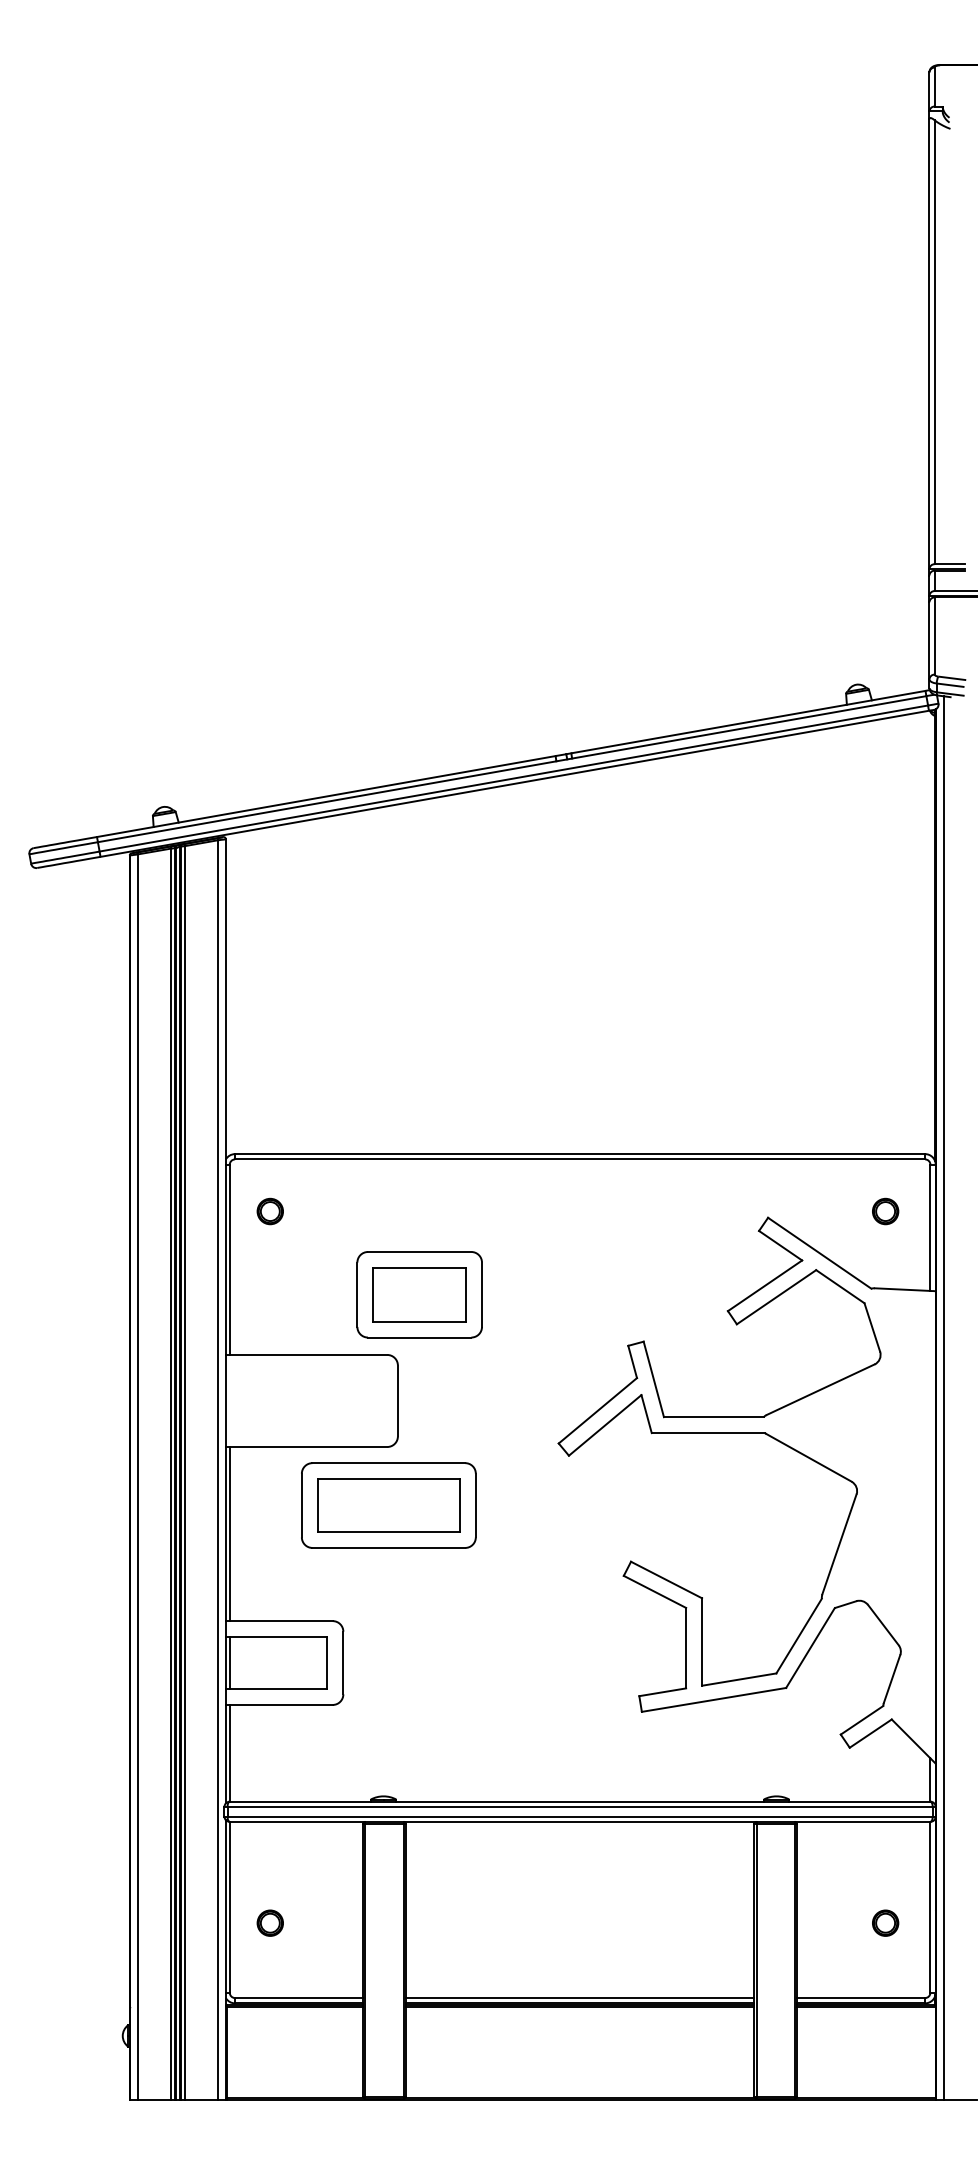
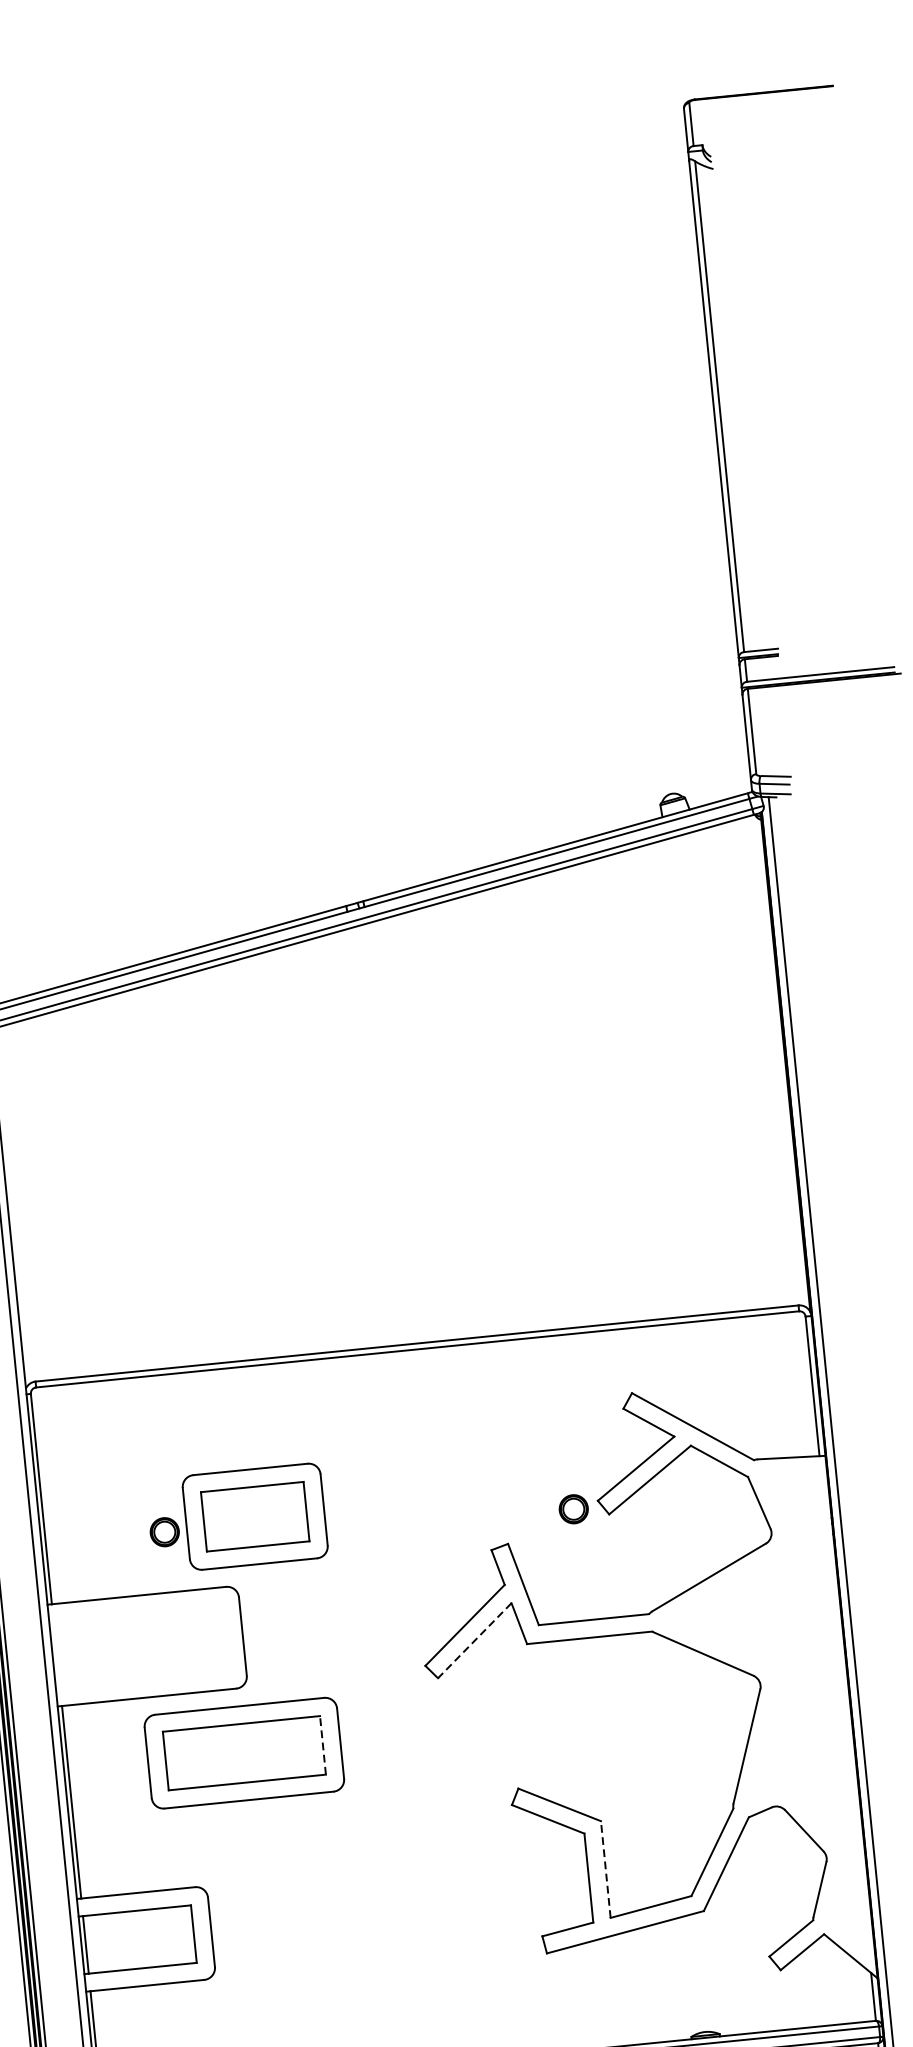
part: (269, 1211) -> (163, 1532), moved
part: (885, 1211) -> (573, 1509), moved
line: (604, 1425) -> (474, 1640), solid -> dashed
line: (459, 1505) -> (322, 1745), solid -> dashed
line: (702, 1642) -> (606, 1870), solid -> dashed

